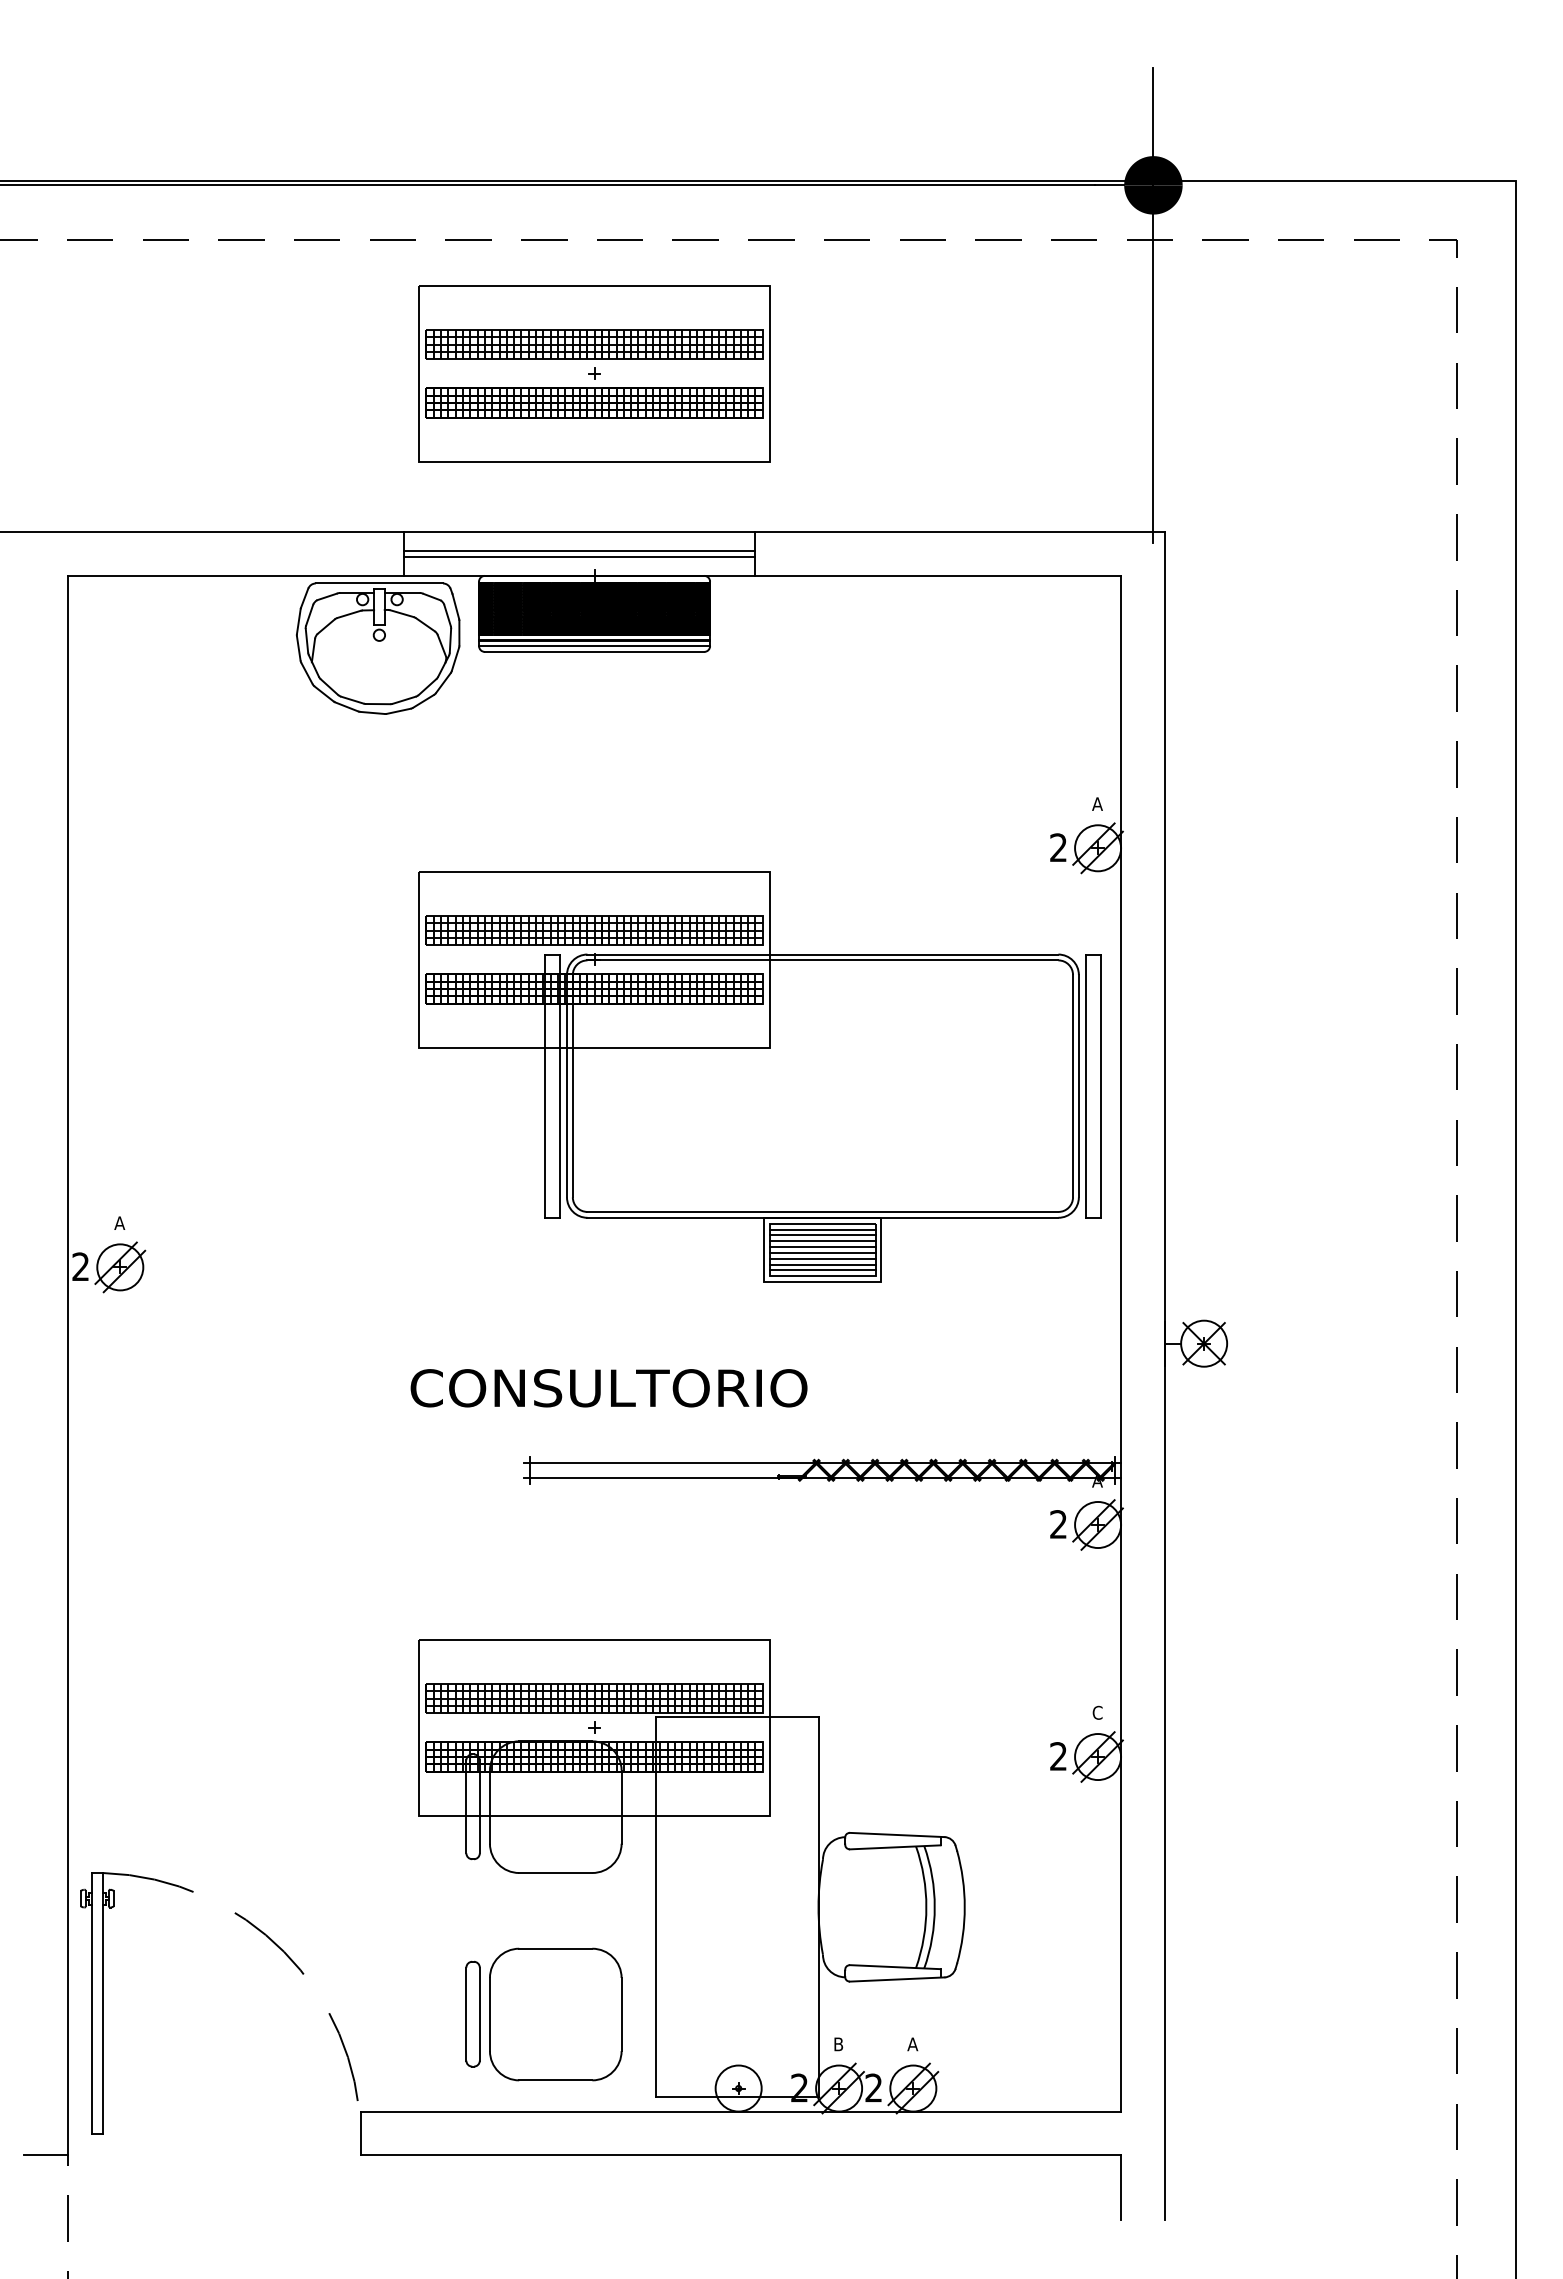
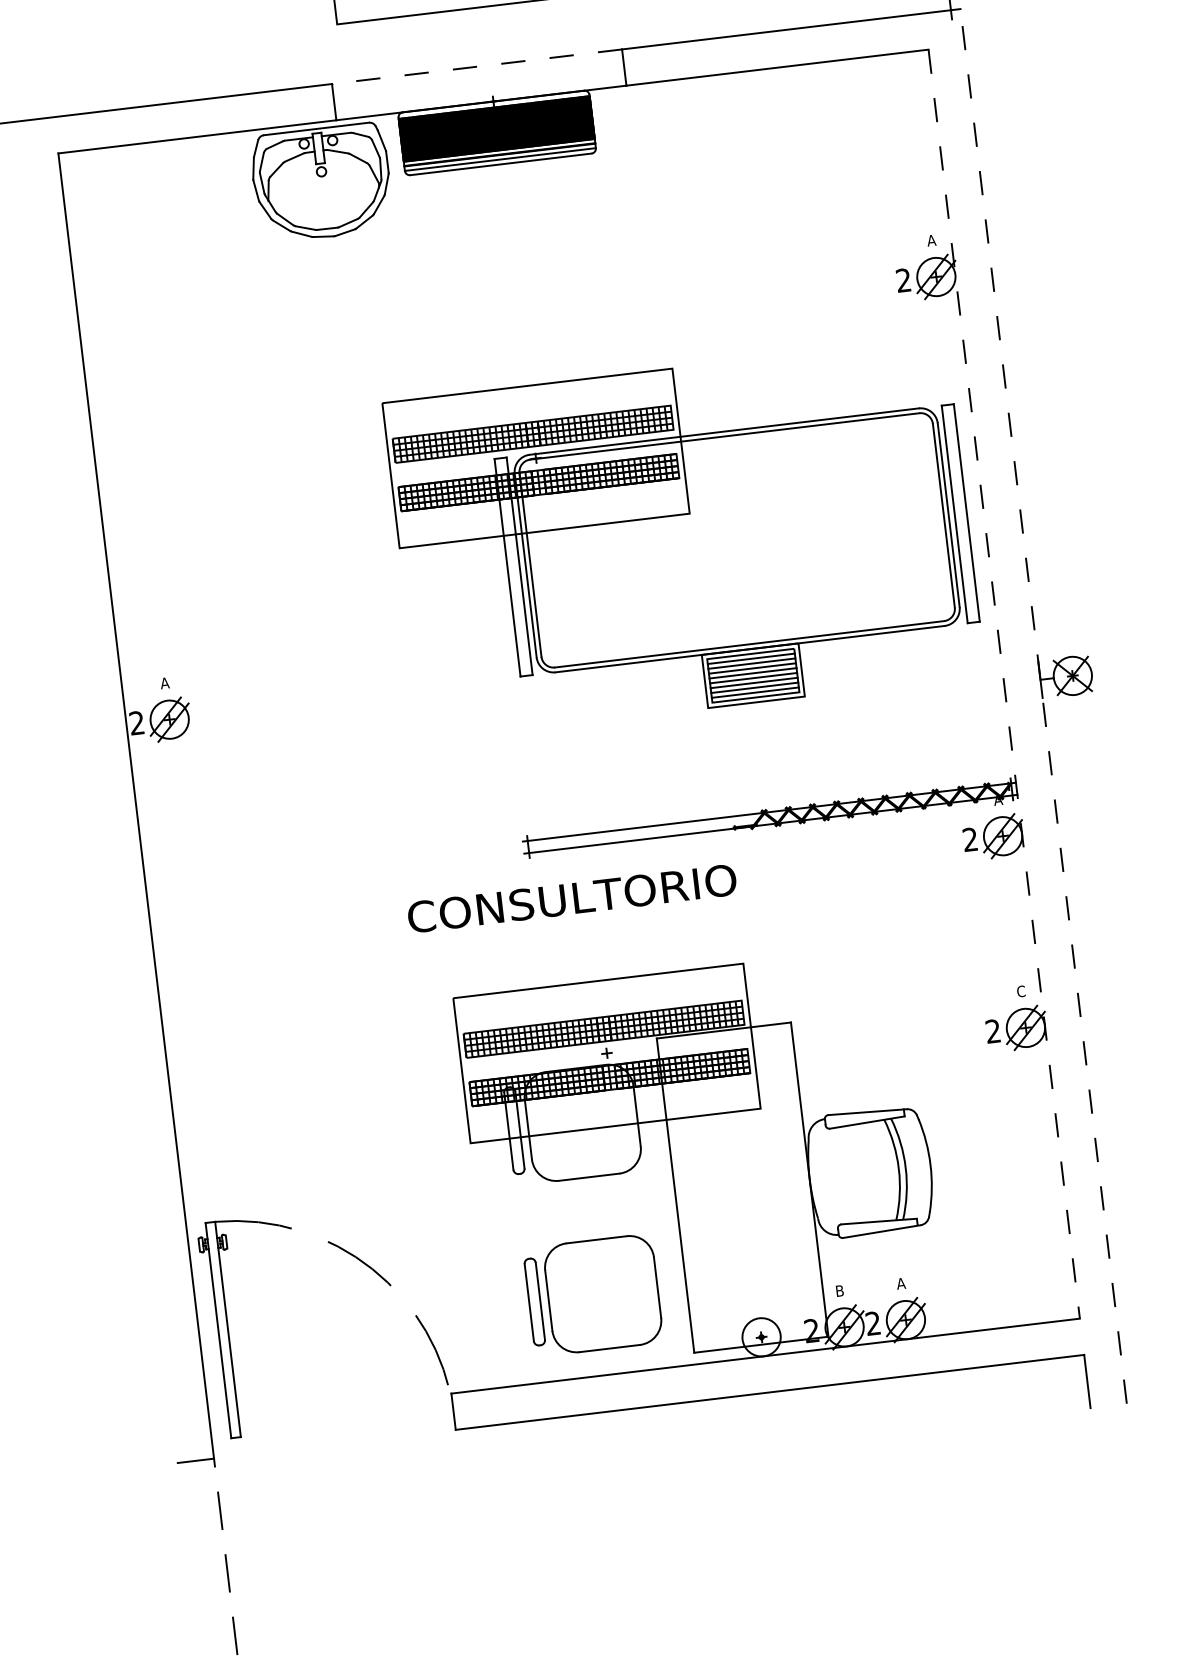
line: (579, 532) -> (476, 67), solid -> dashed
line: (579, 551) -> (478, 82), removed
line: (579, 556) -> (479, 87), removed
part: (759, 1076) -> (683, 538), moved
line: (1121, 1343) -> (1004, 683), solid -> dashed
line: (1164, 1375) -> (1043, 706), solid -> dashed
text: (608, 1388) -> (571, 898), moved

